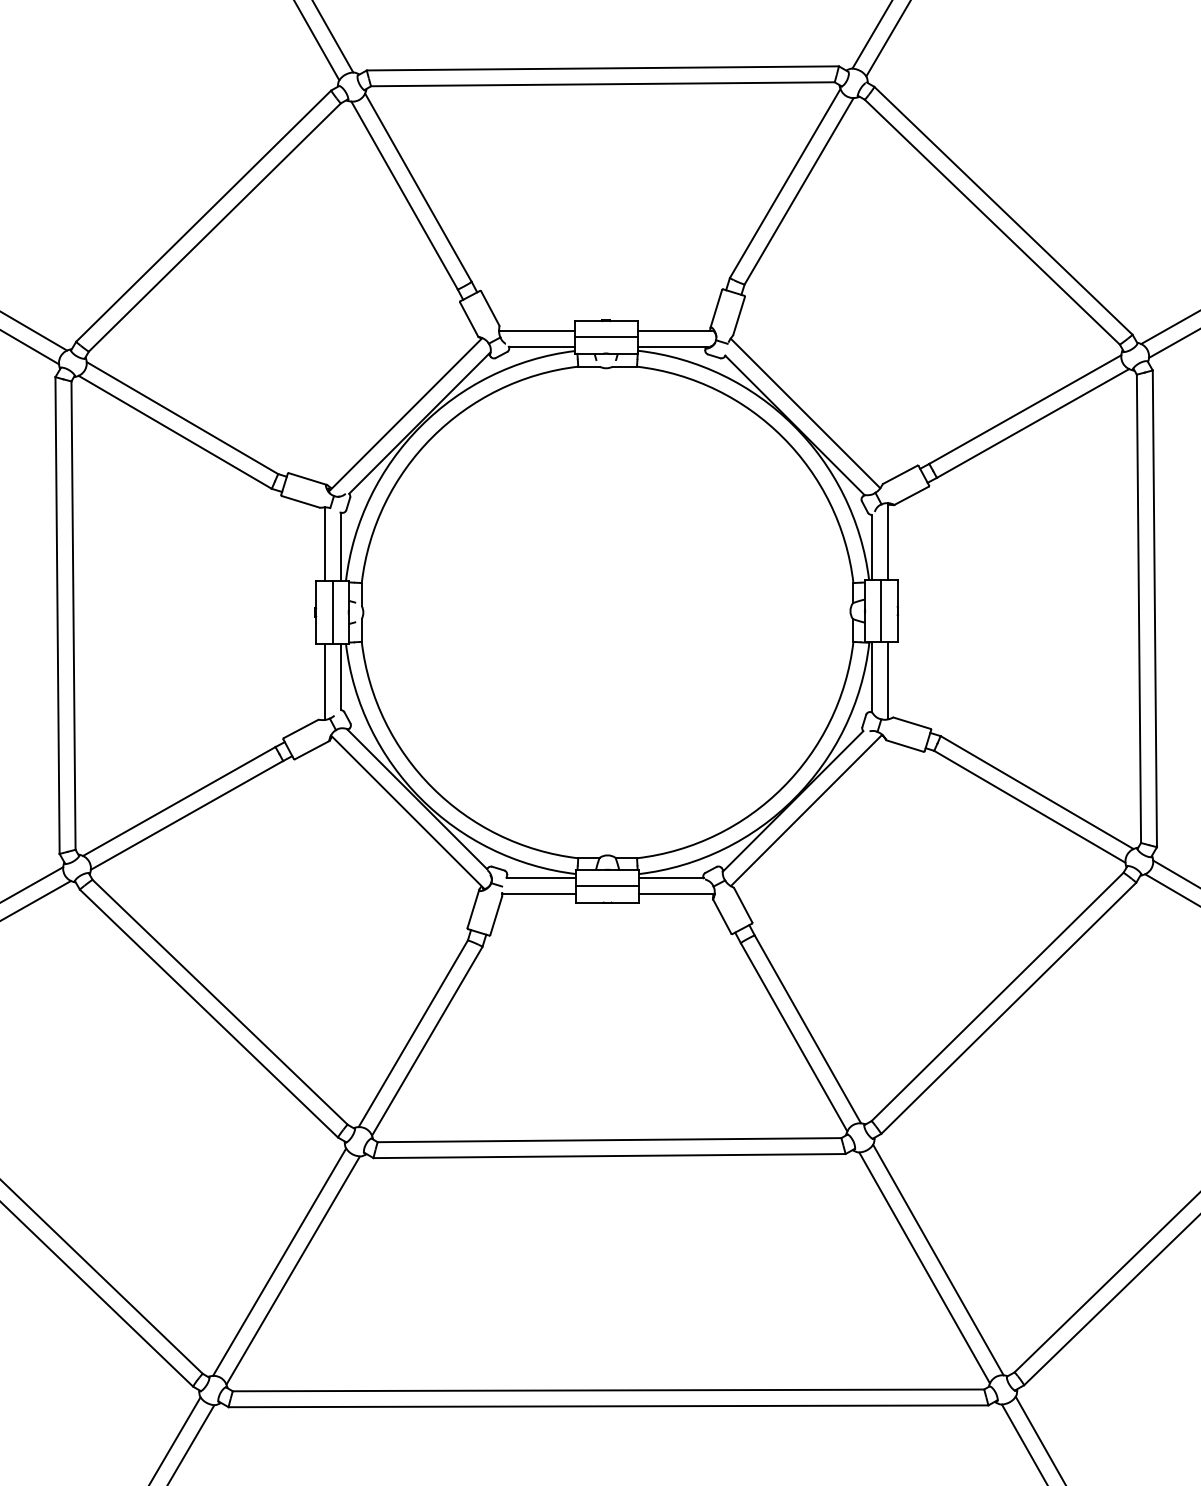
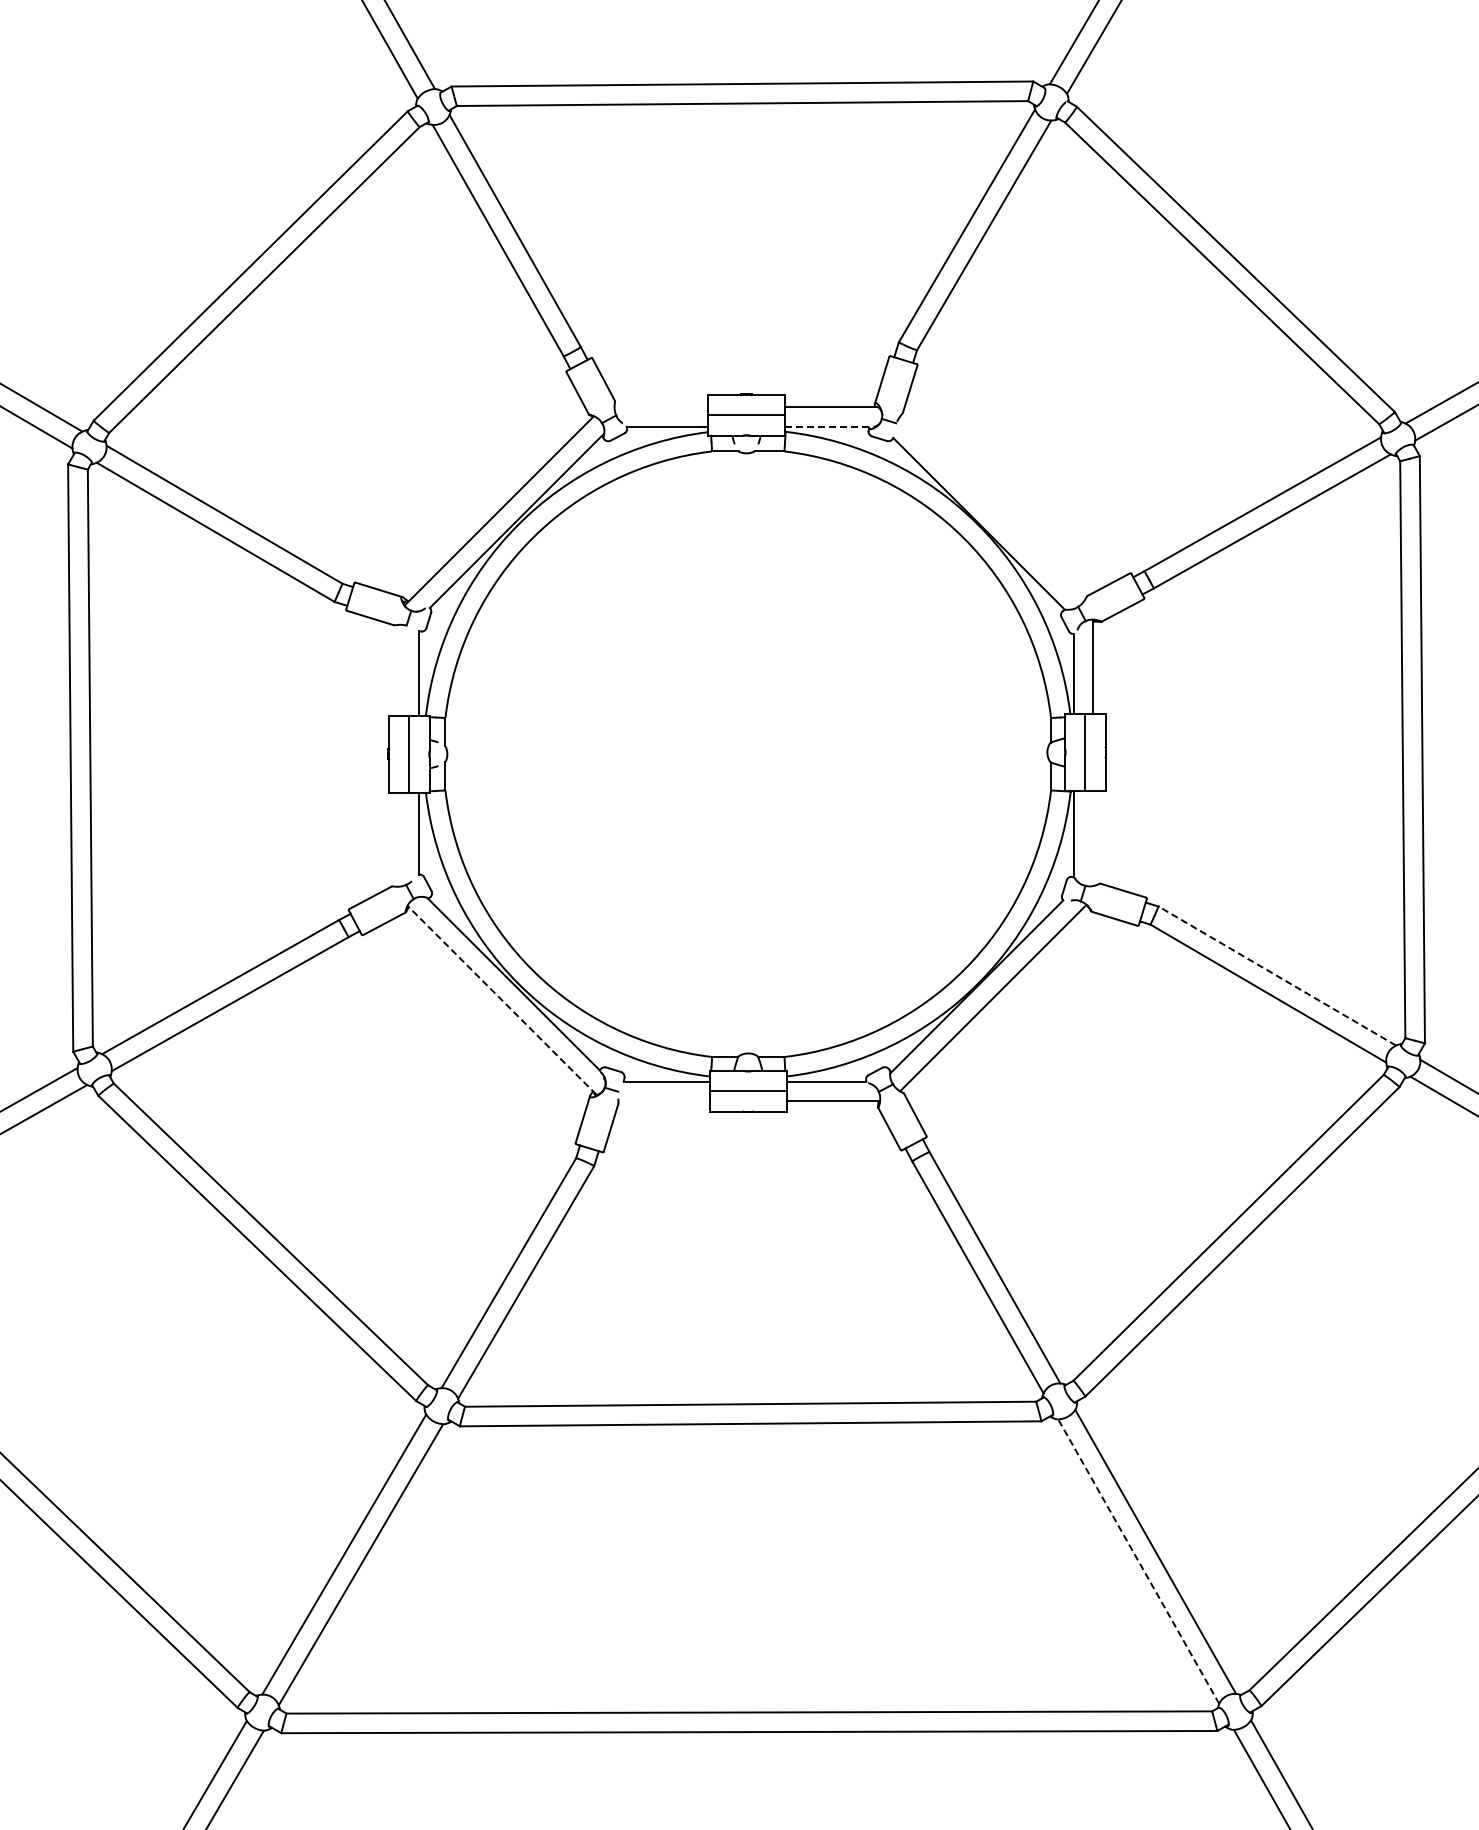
line: (536, 331) -> (660, 407), removed
line: (672, 346) -> (828, 426), solid -> dashed
line: (805, 413) -> (991, 508), removed
line: (324, 543) -> (399, 669), removed
line: (887, 680) -> (1093, 838), removed
line: (324, 681) -> (399, 839), removed
line: (1037, 792) -> (1277, 976), solid -> dashed
line: (407, 811) -> (501, 999), solid -> dashed
line: (538, 894) -> (663, 1101), removed
line: (924, 1267) -> (1138, 1561), solid -> dashed

